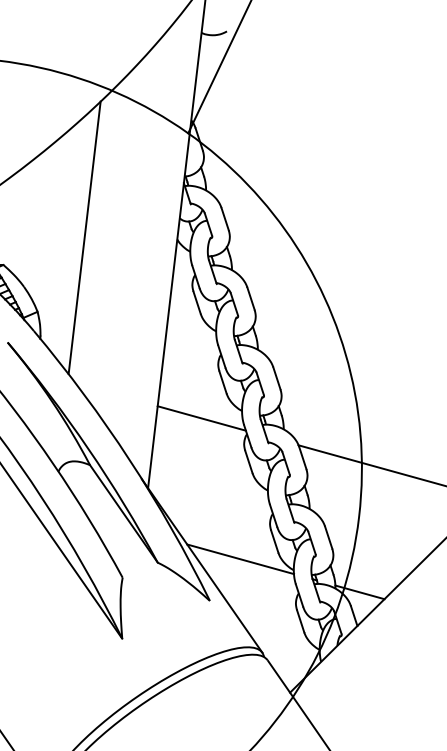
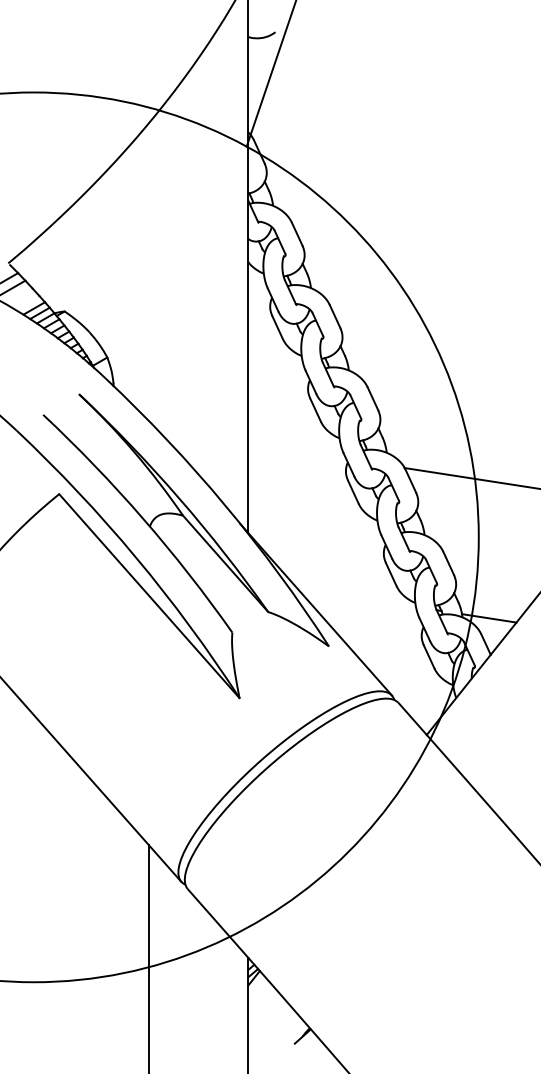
line: (84, 237) -> (148, 271), removed
line: (201, 418) -> (297, 451), removed
line: (240, 558) -> (356, 597), removed

